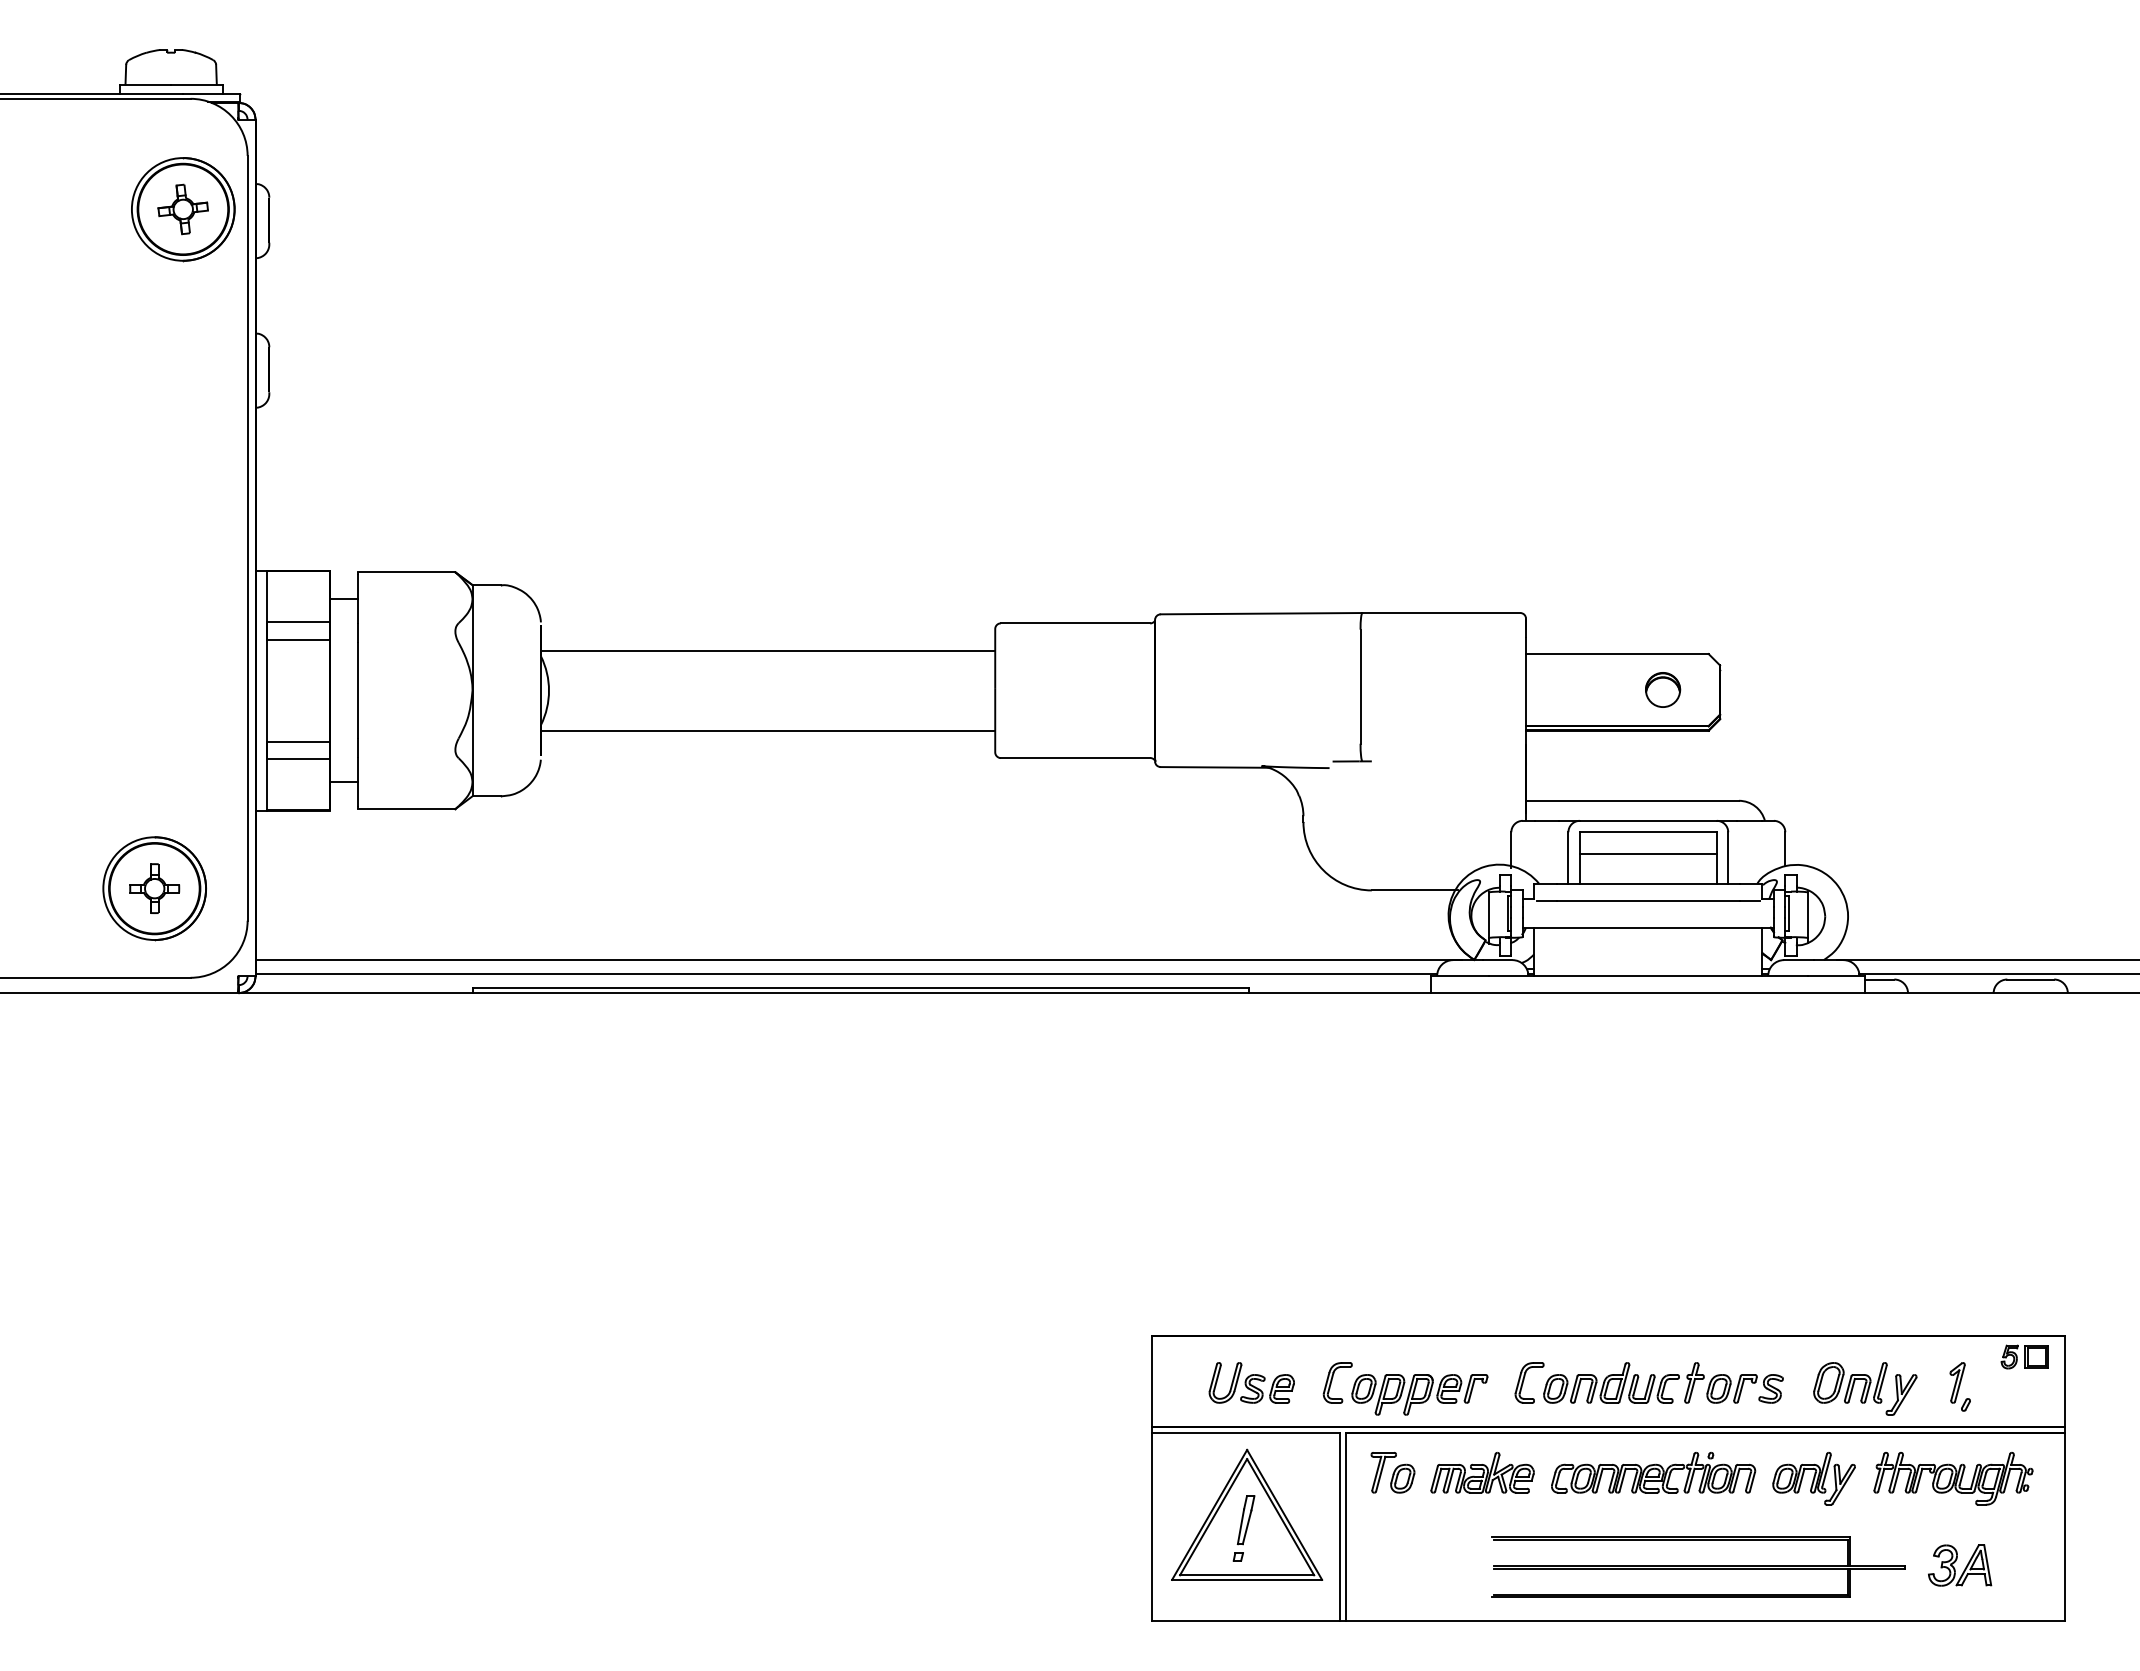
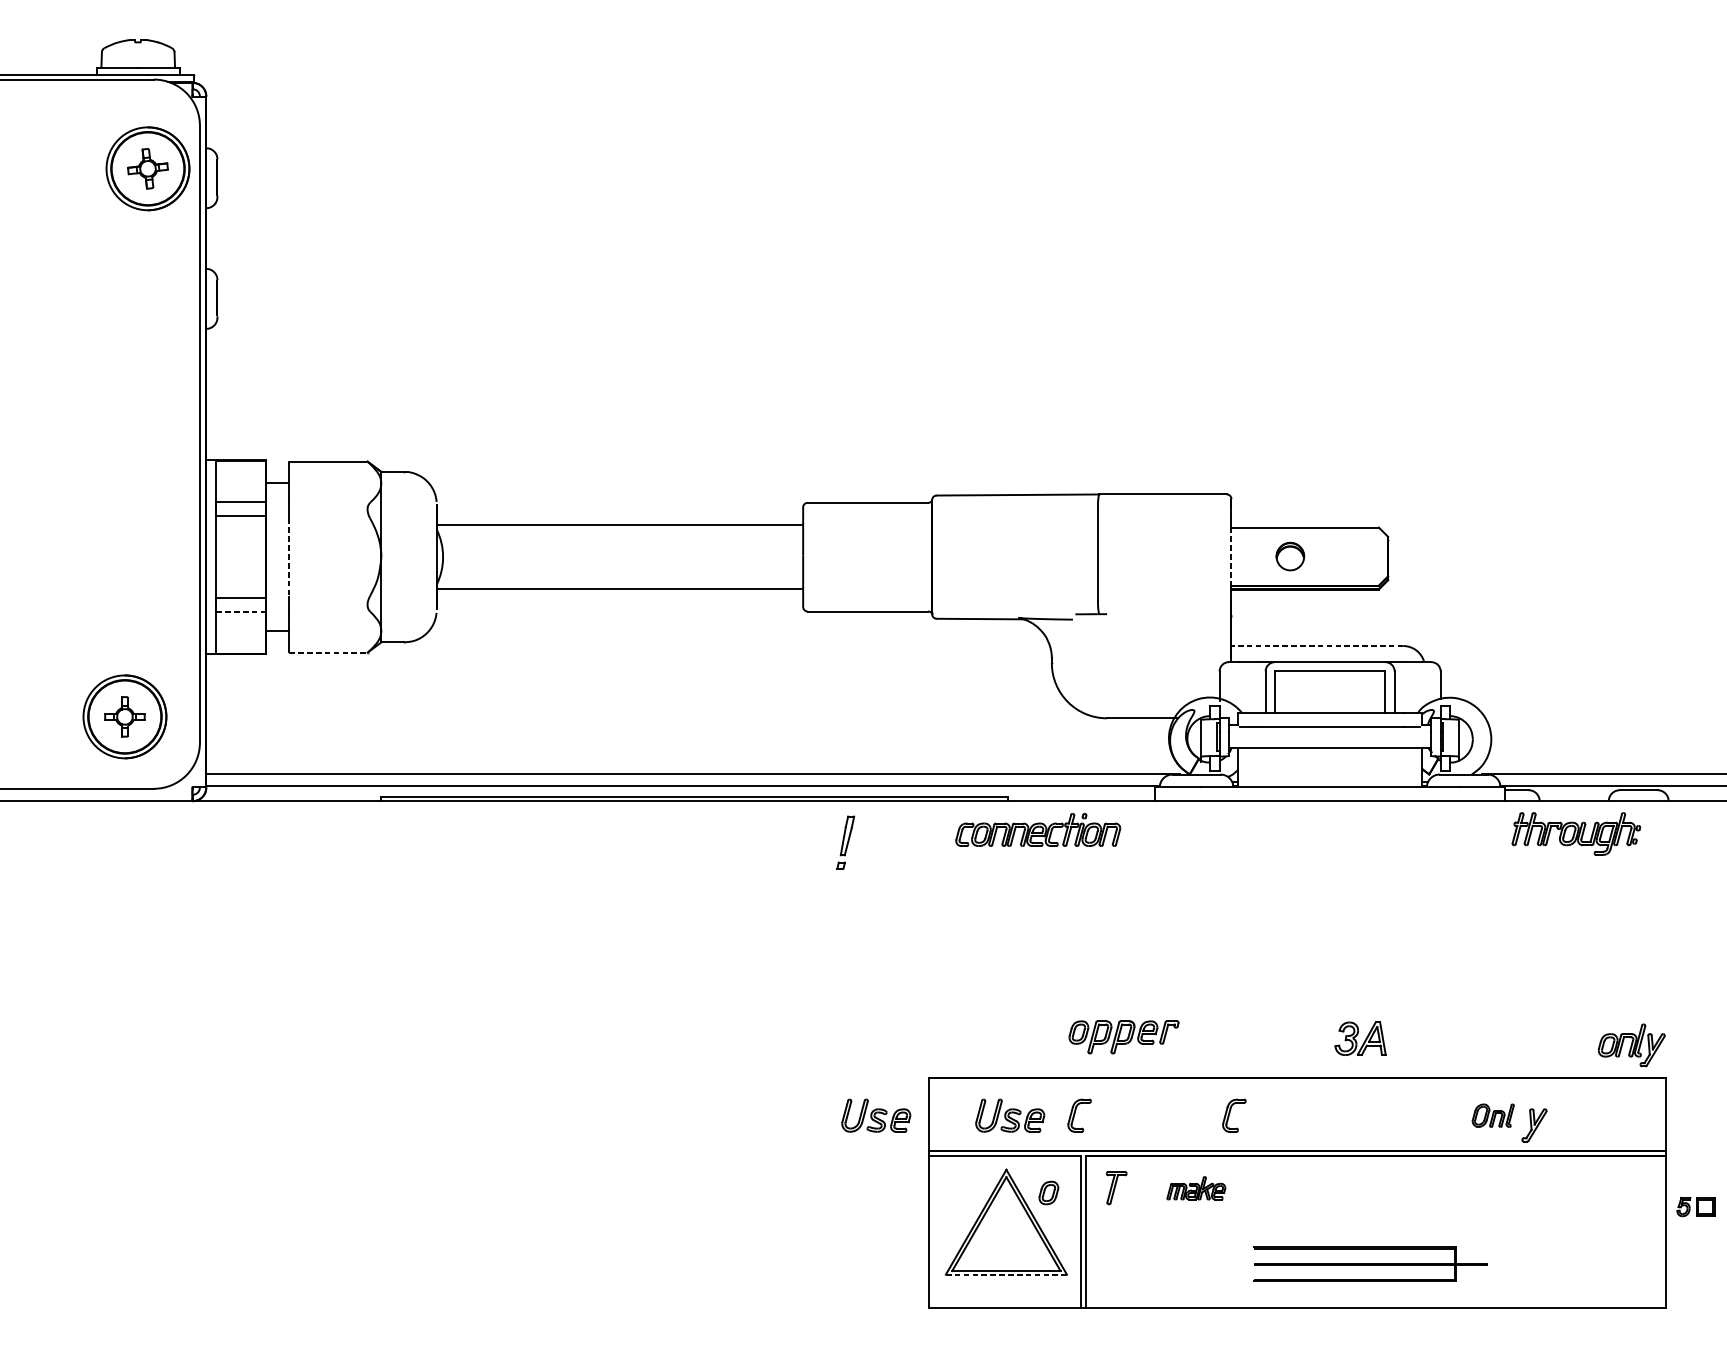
part: (1663, 689) -> (1290, 556), moved
line: (358, 690) -> (289, 556), solid -> dashed
line: (1526, 690) -> (1231, 556), solid -> dashed
line: (297, 759) -> (240, 612), solid -> dashed
line: (1632, 800) -> (1317, 645), solid -> dashed
line: (406, 809) -> (328, 653), solid -> dashed
line: (1647, 854) -> (1329, 689), removed
part: (2024, 1356) -> (1695, 1206), moved
part: (1085, 1382) -> (876, 1115), added
part: (1663, 1382) -> (1342, 1115), removed
part: (1850, 1382) -> (1493, 1115), size x0.7
part: (1959, 1386) -> (1581, 1118), removed
part: (1419, 1394) -> (1123, 1037), moved
part: (1482, 1472) -> (1196, 1187), size x0.7
part: (1653, 1472) -> (1038, 829), moved
part: (1402, 1478) -> (1048, 1192), moved
part: (1813, 1478) -> (1631, 1045), moved
part: (1953, 1478) -> (1576, 833), moved
part: (1243, 1528) -> (845, 842), moved
part: (1960, 1565) -> (1360, 1038), moved
part: (1698, 1566) -> (1370, 1263), size x0.7
line: (1247, 1579) -> (1006, 1274), solid -> dashed

